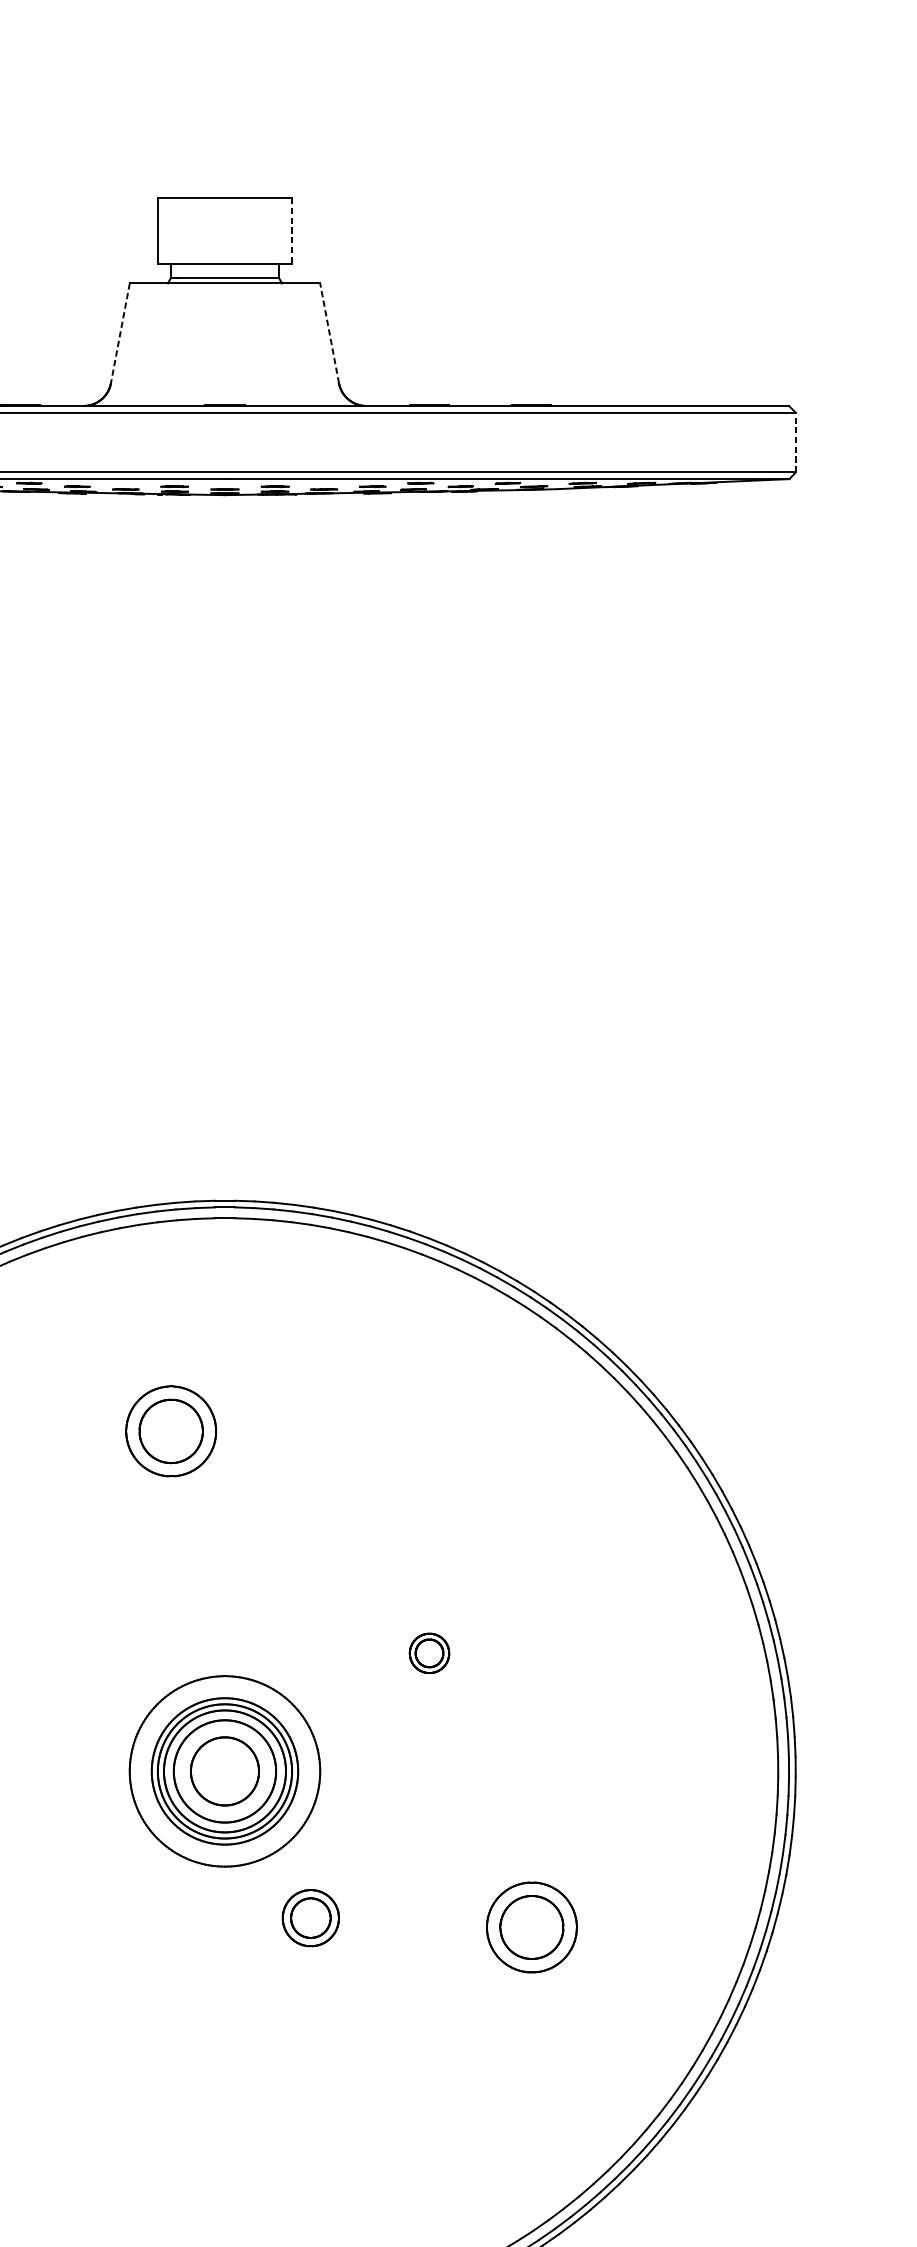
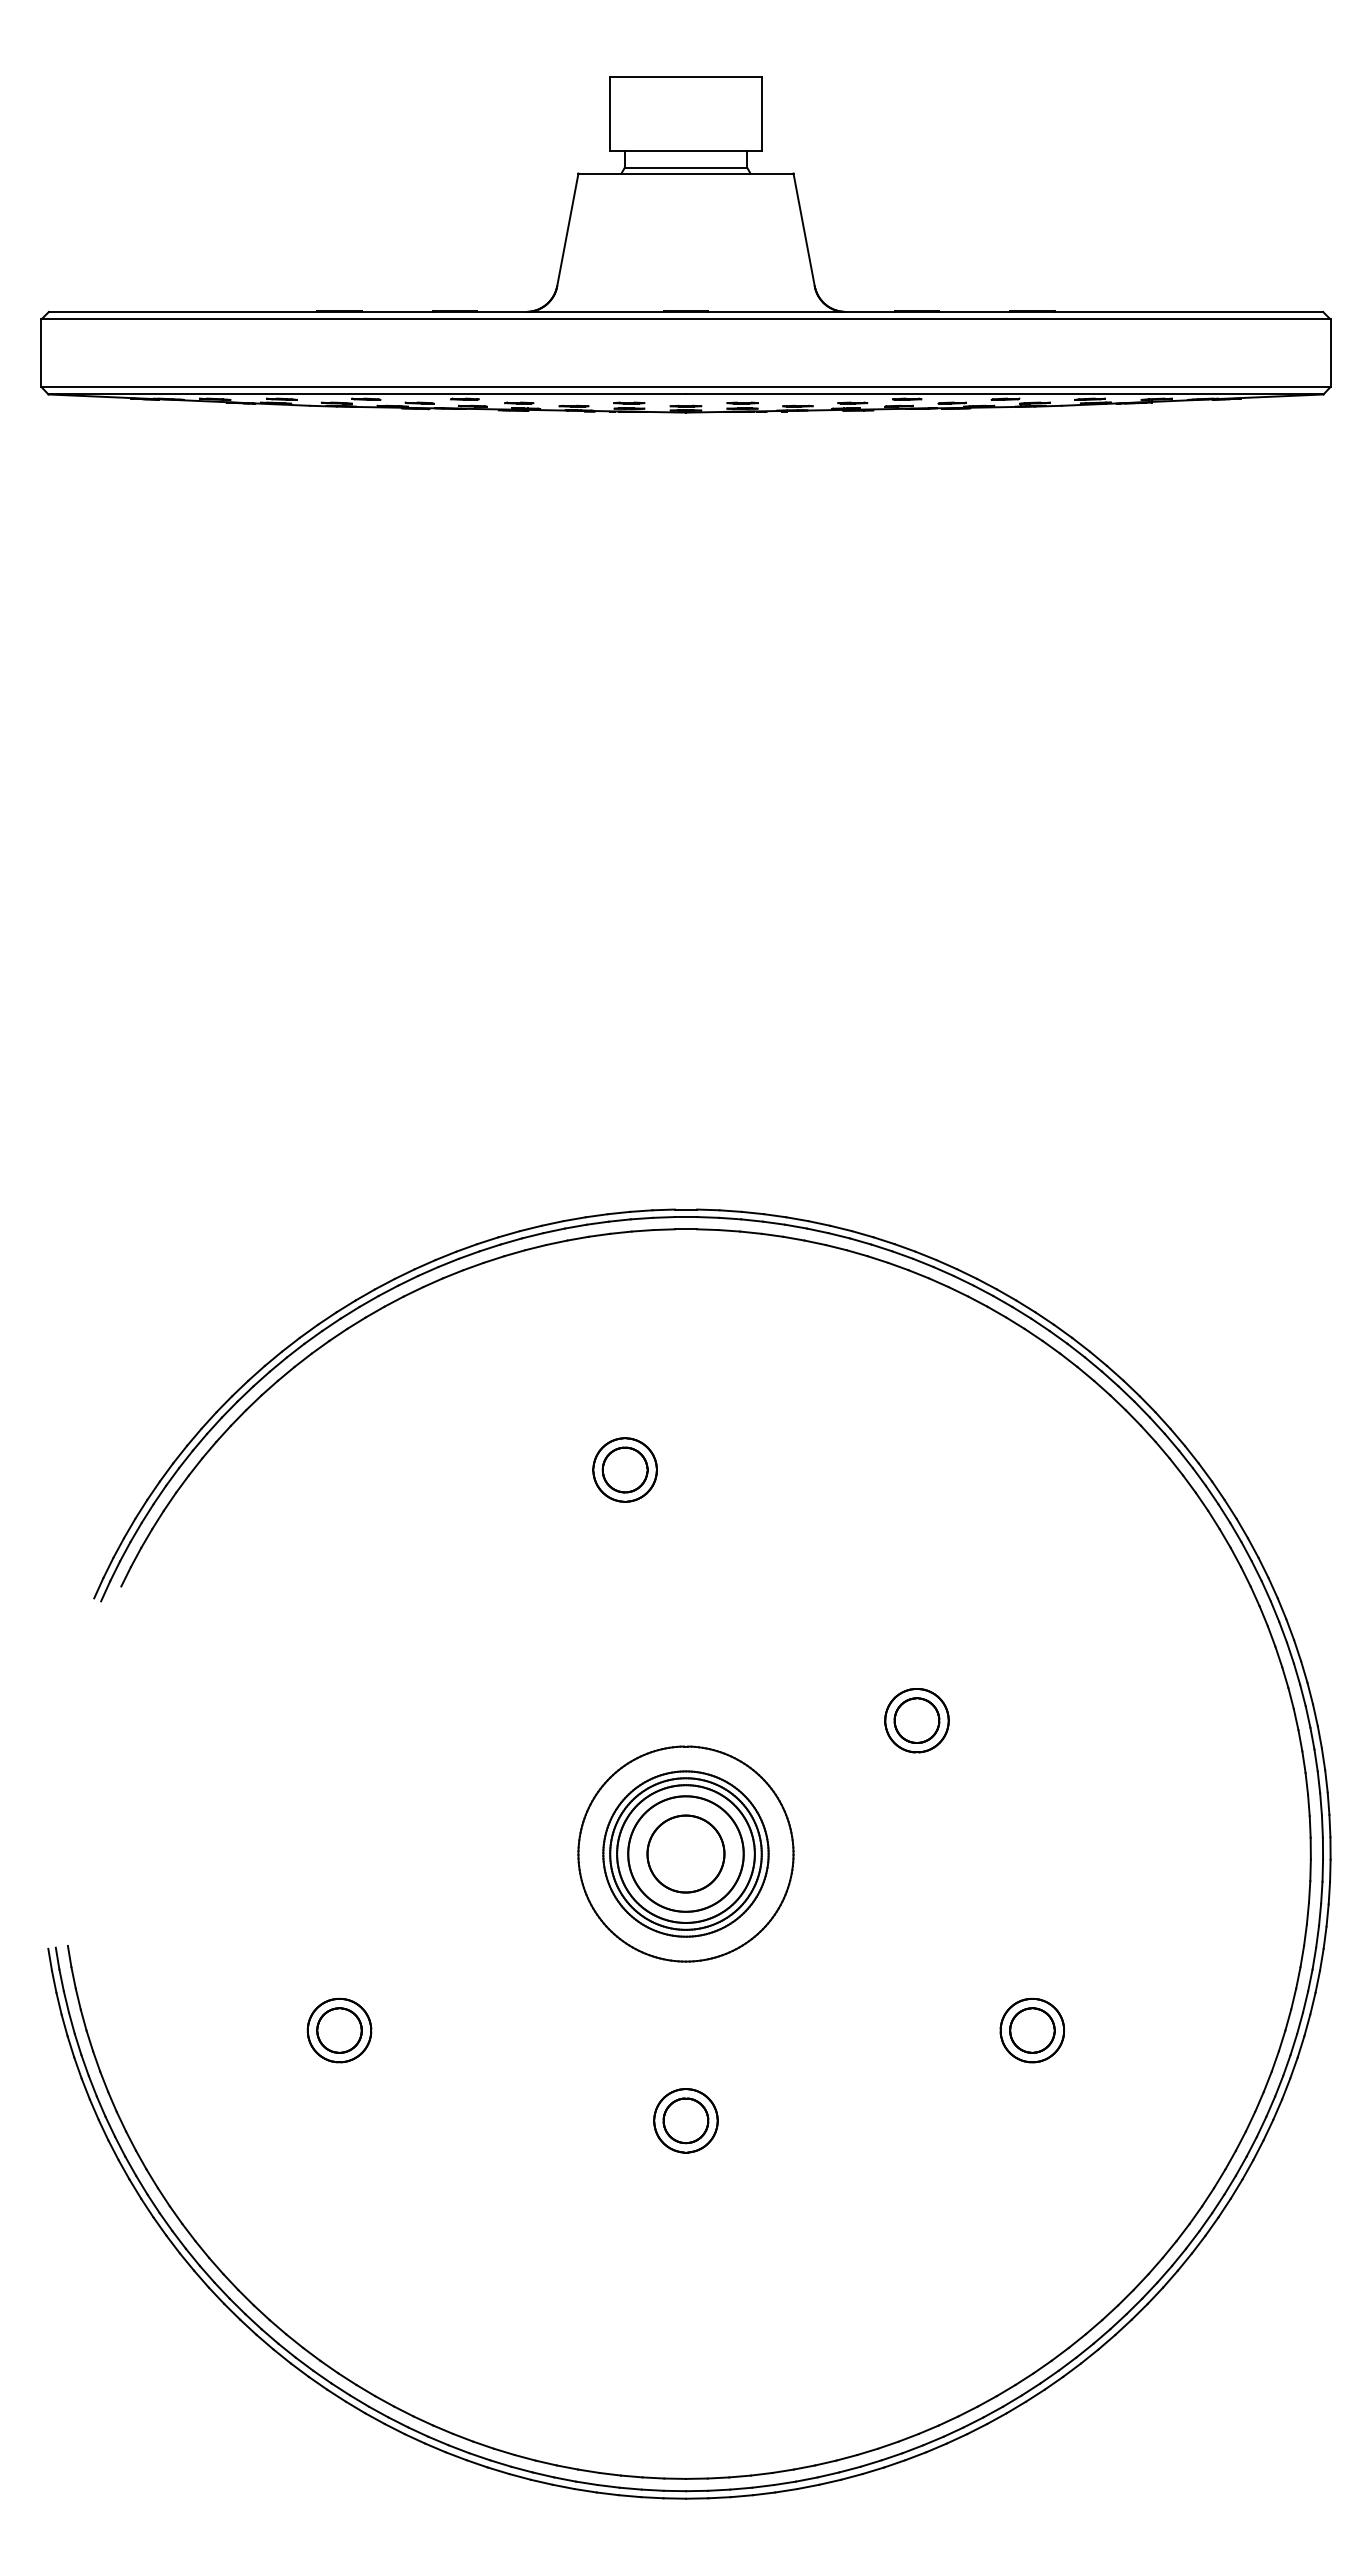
line: (291, 231) -> (761, 114), dashed -> solid
line: (120, 333) -> (567, 230), dashed -> solid
line: (329, 333) -> (804, 229), dashed -> solid
line: (795, 442) -> (1330, 353), dashed -> solid
part: (170, 1430) -> (624, 1469), size x0.62
part: (429, 1653) -> (916, 1720), size x1.43
part: (310, 1917) -> (685, 2120), moved
part: (530, 1927) -> (1031, 2030), size x0.62

